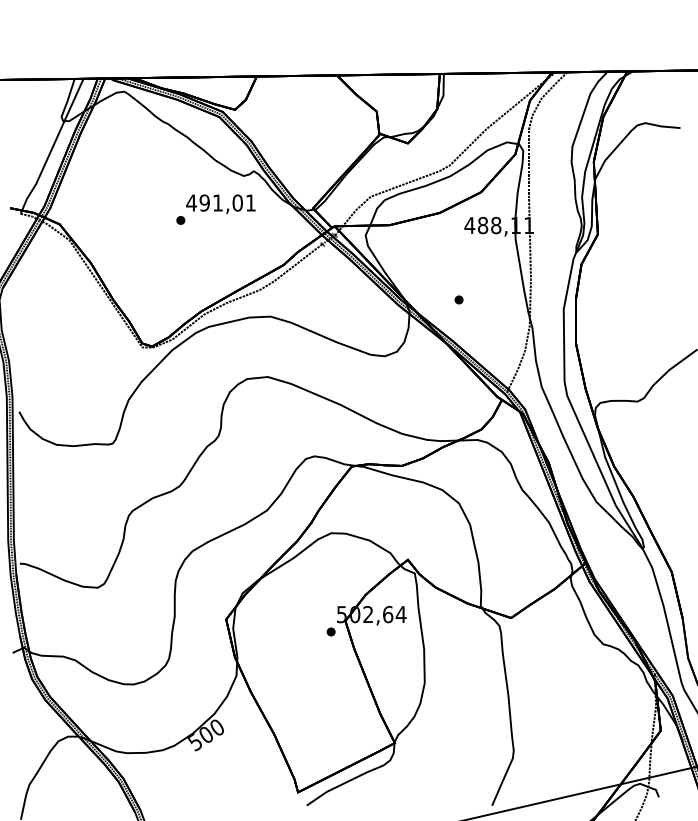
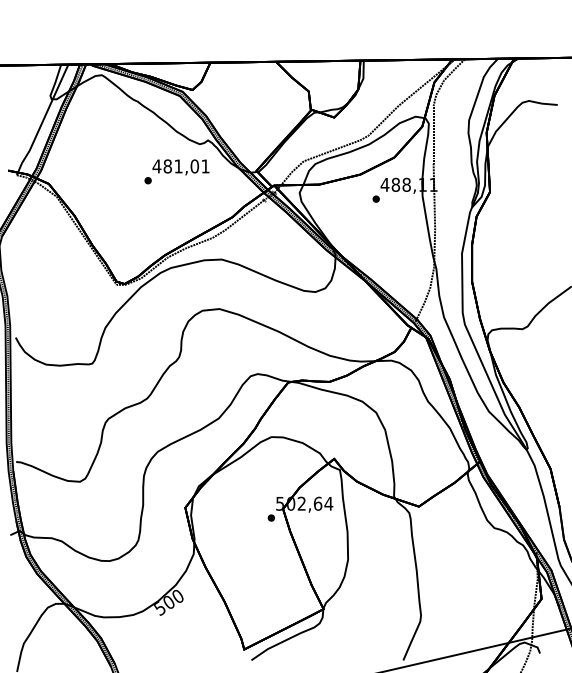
text: (204, 202) -> (167, 166), 491,01 -> 481,01
part: (458, 299) -> (375, 198), moved

